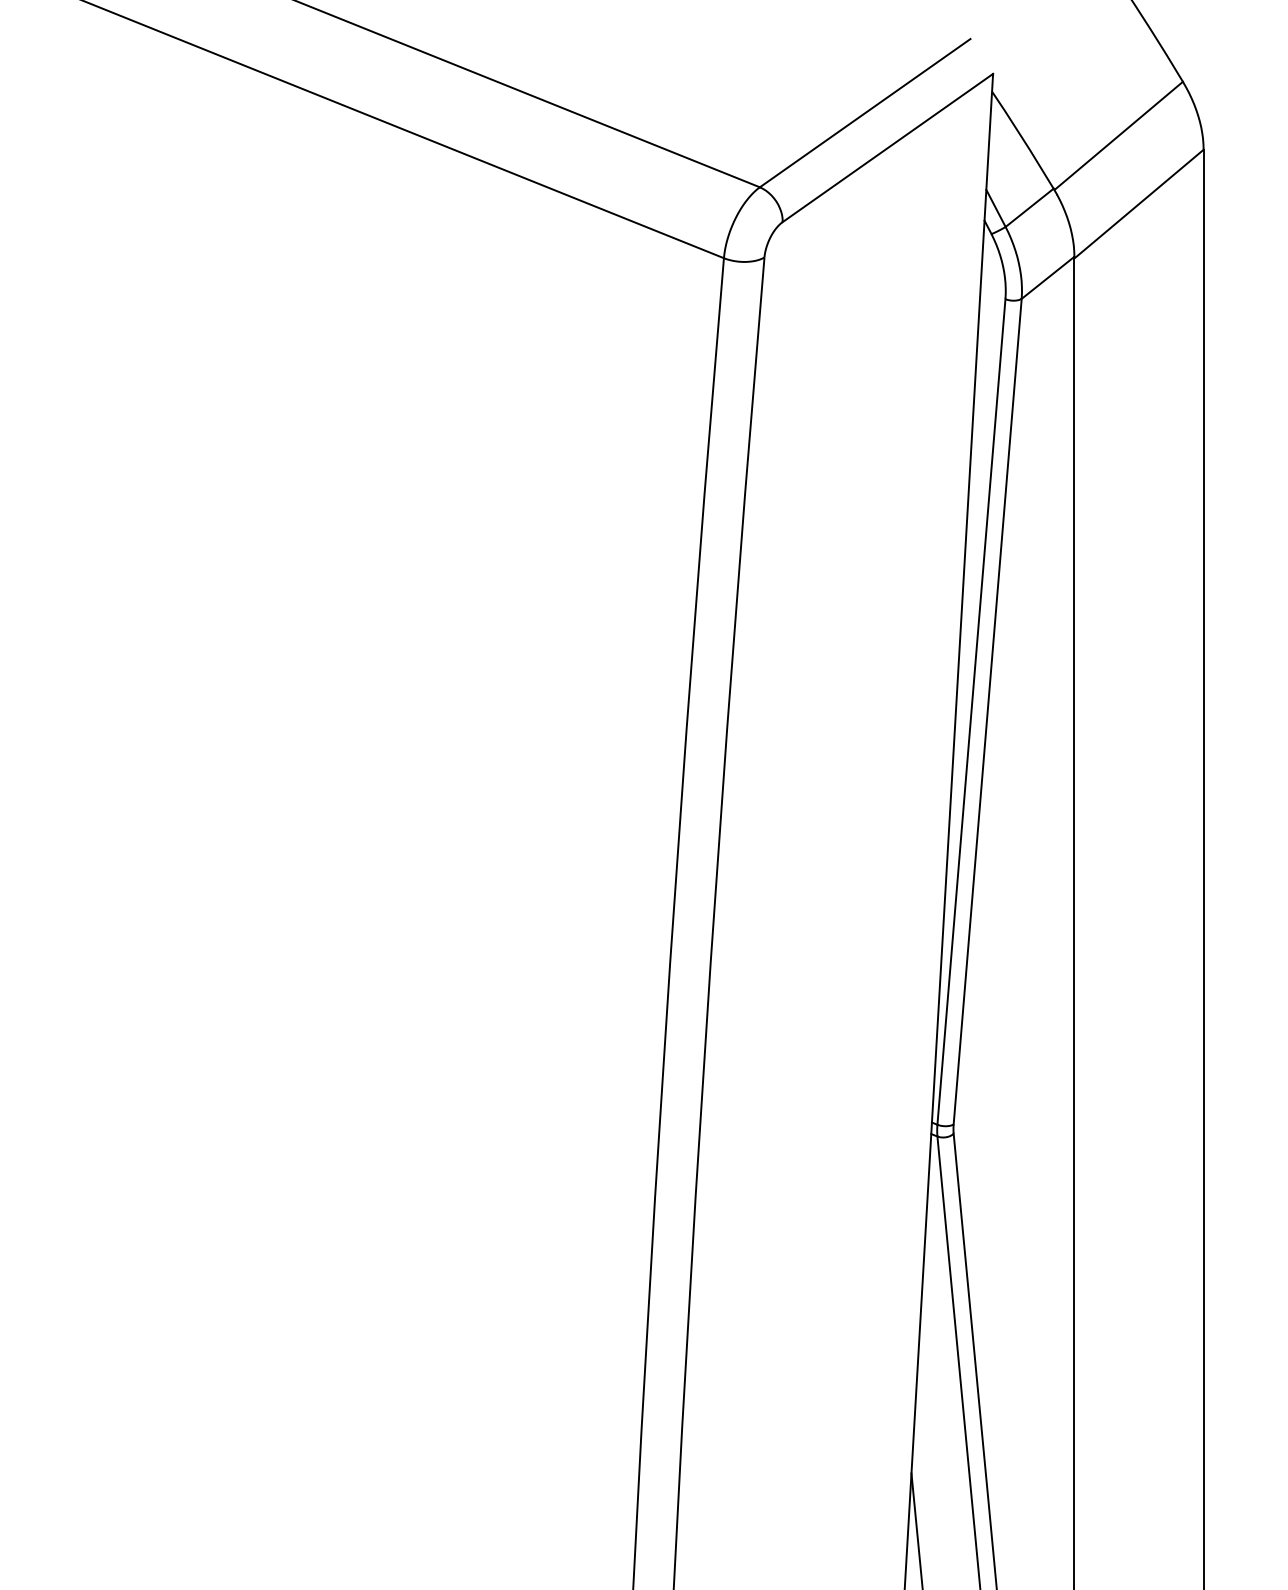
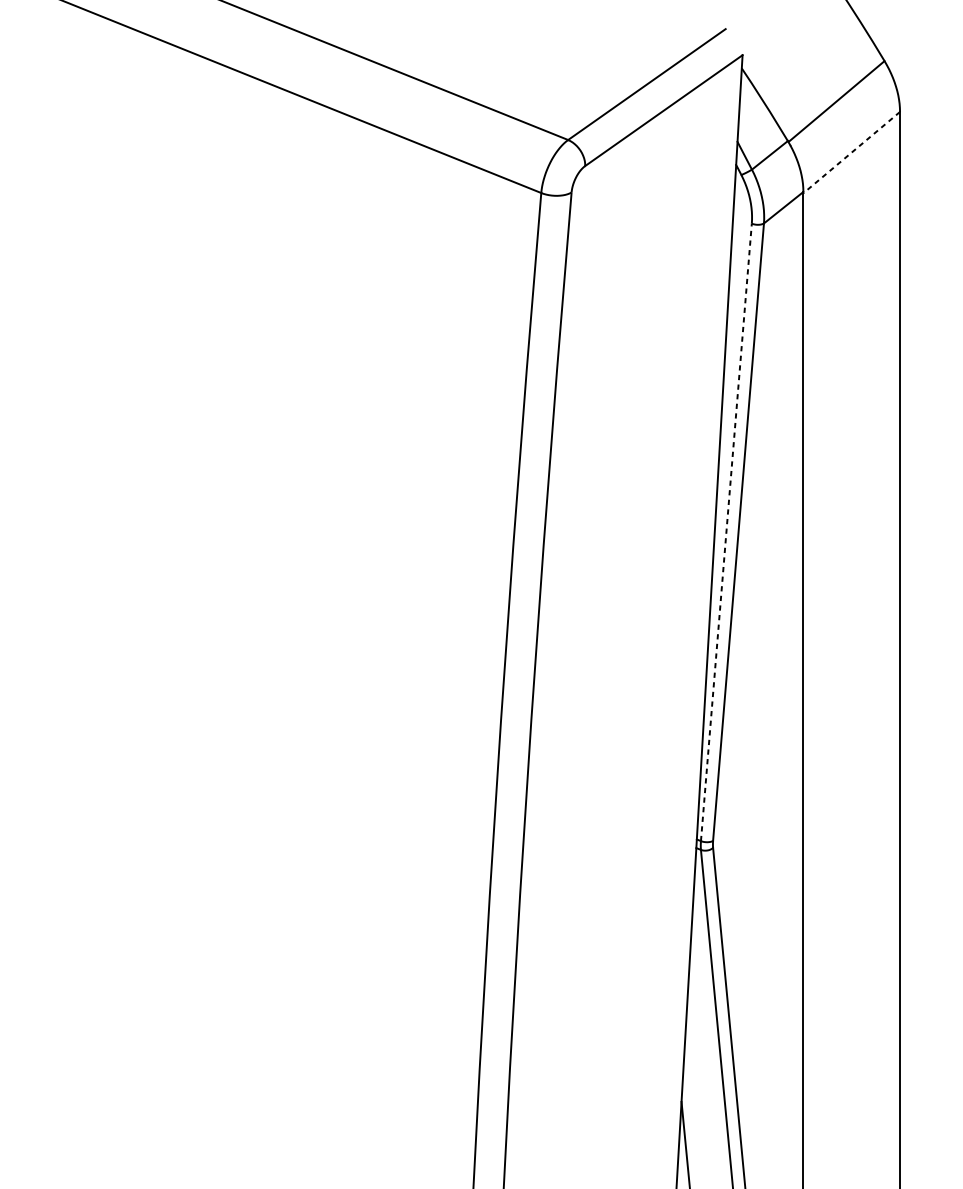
line: (1138, 204) -> (851, 152), solid -> dashed
line: (971, 711) -> (726, 532), solid -> dashed

